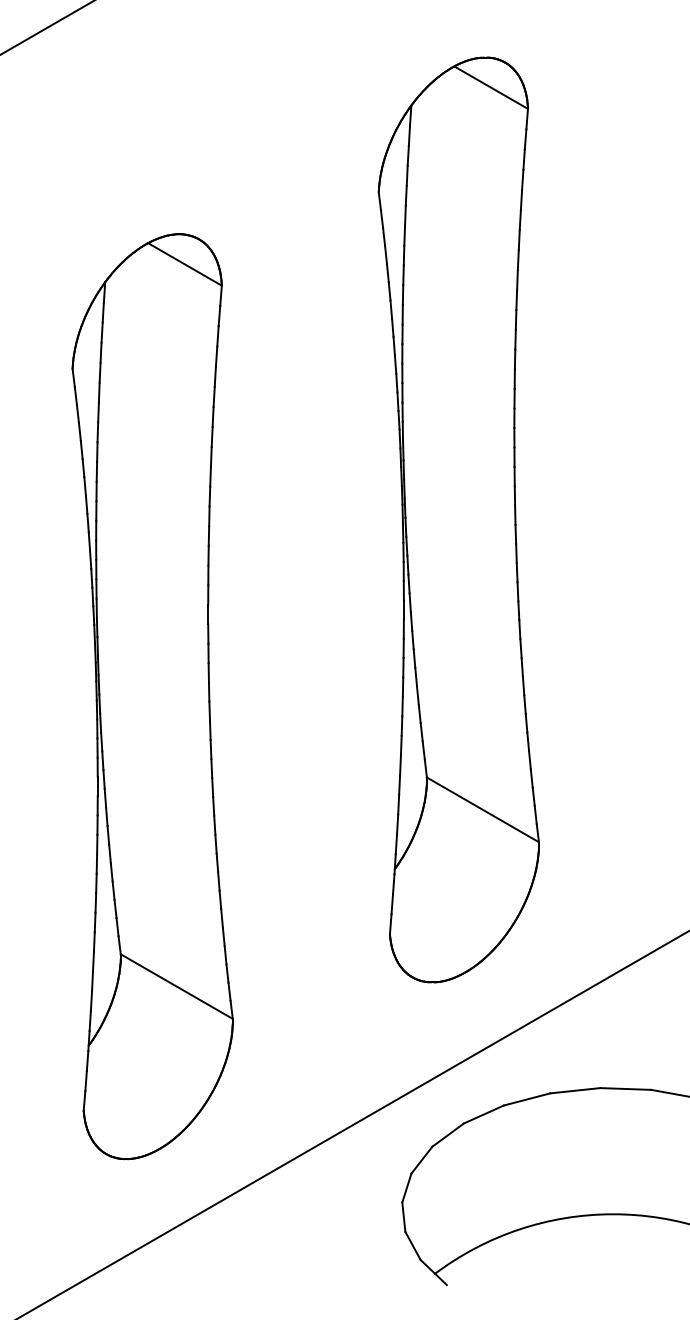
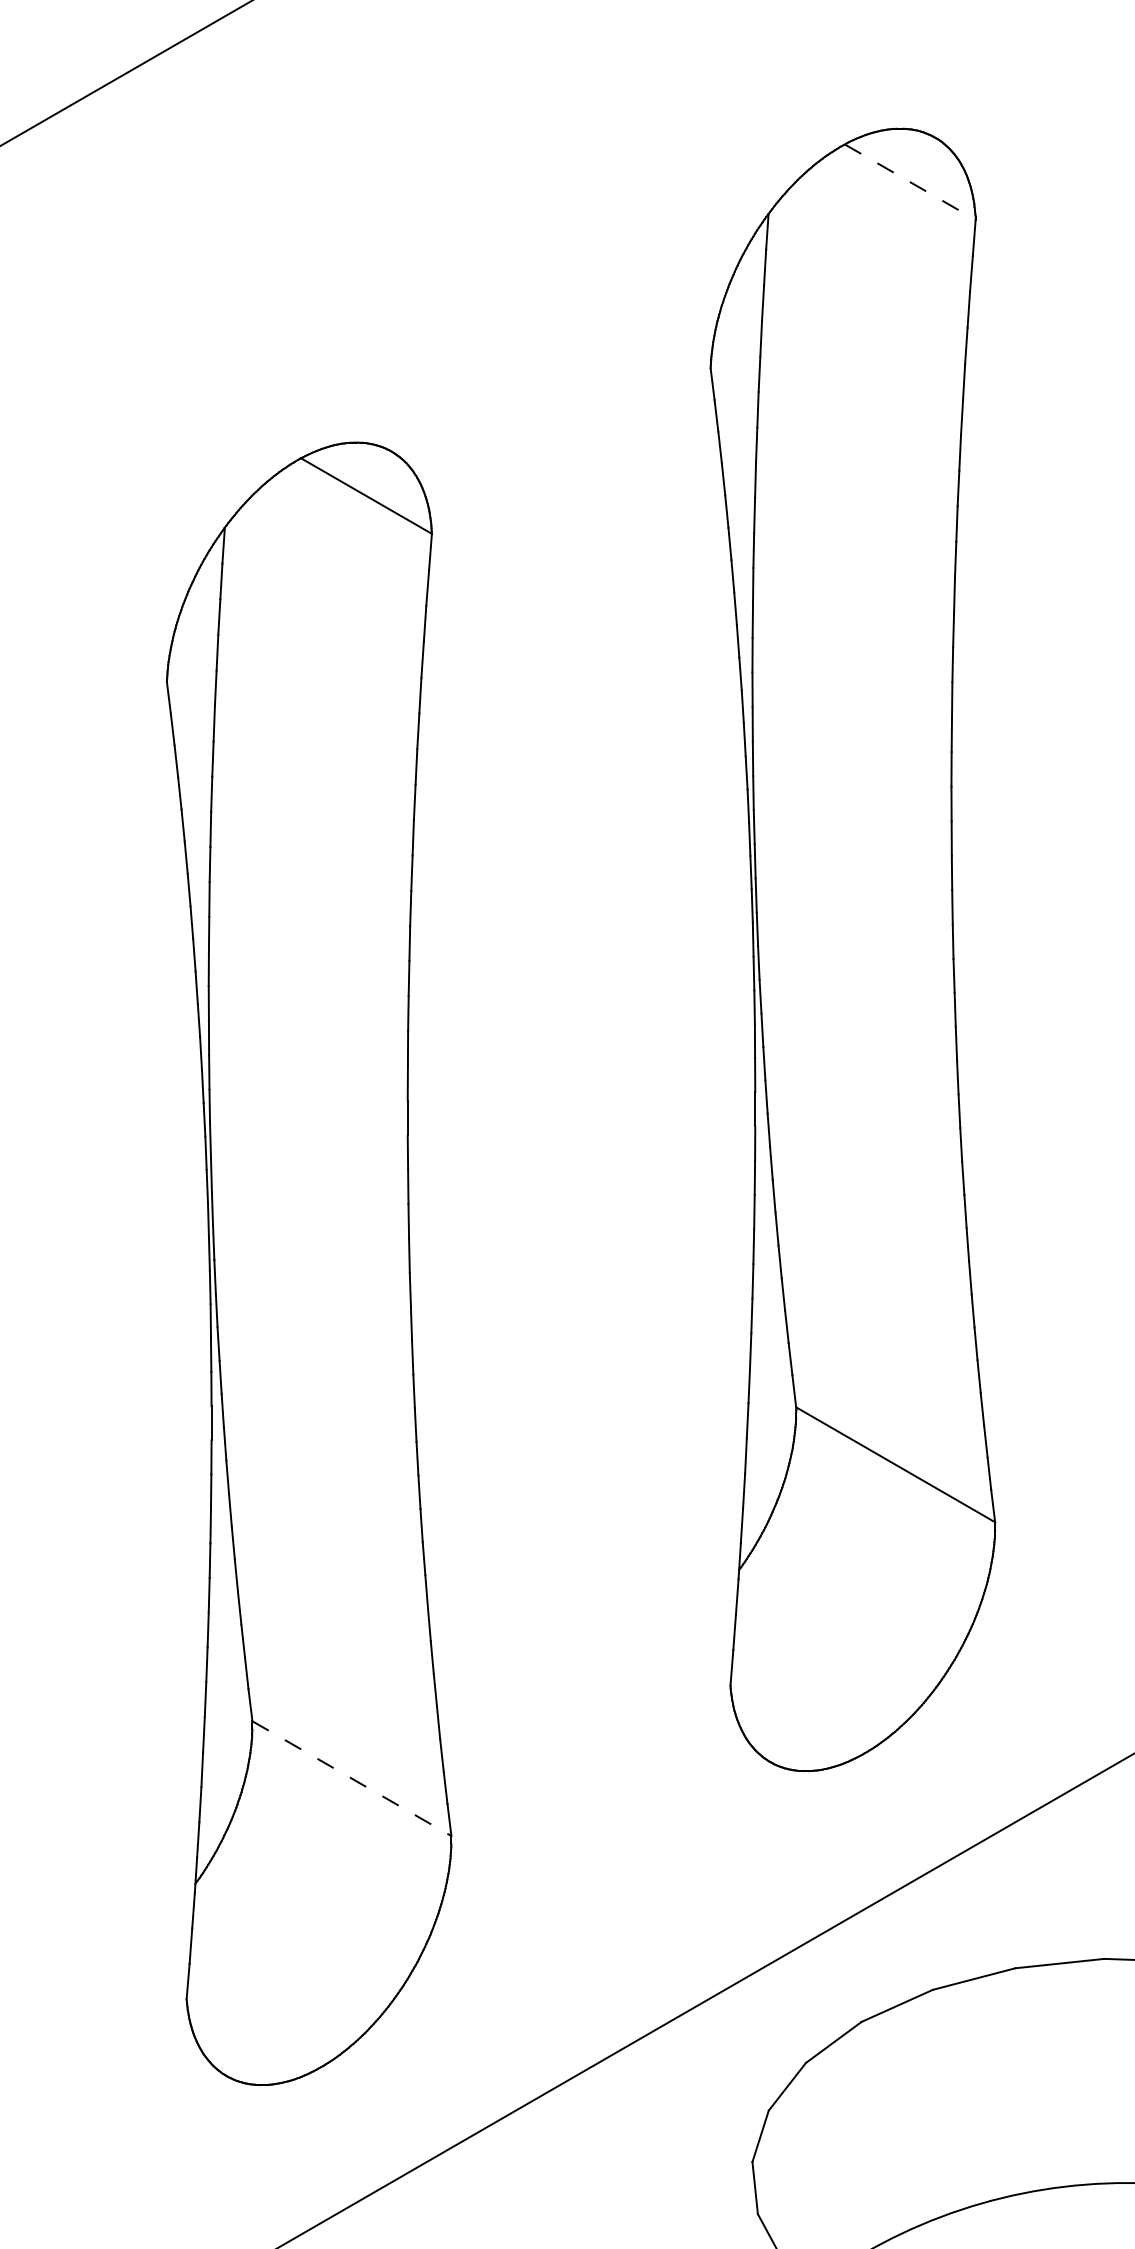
line: (491, 87) -> (910, 181), solid -> dashed
line: (176, 986) -> (351, 1778), solid -> dashed

